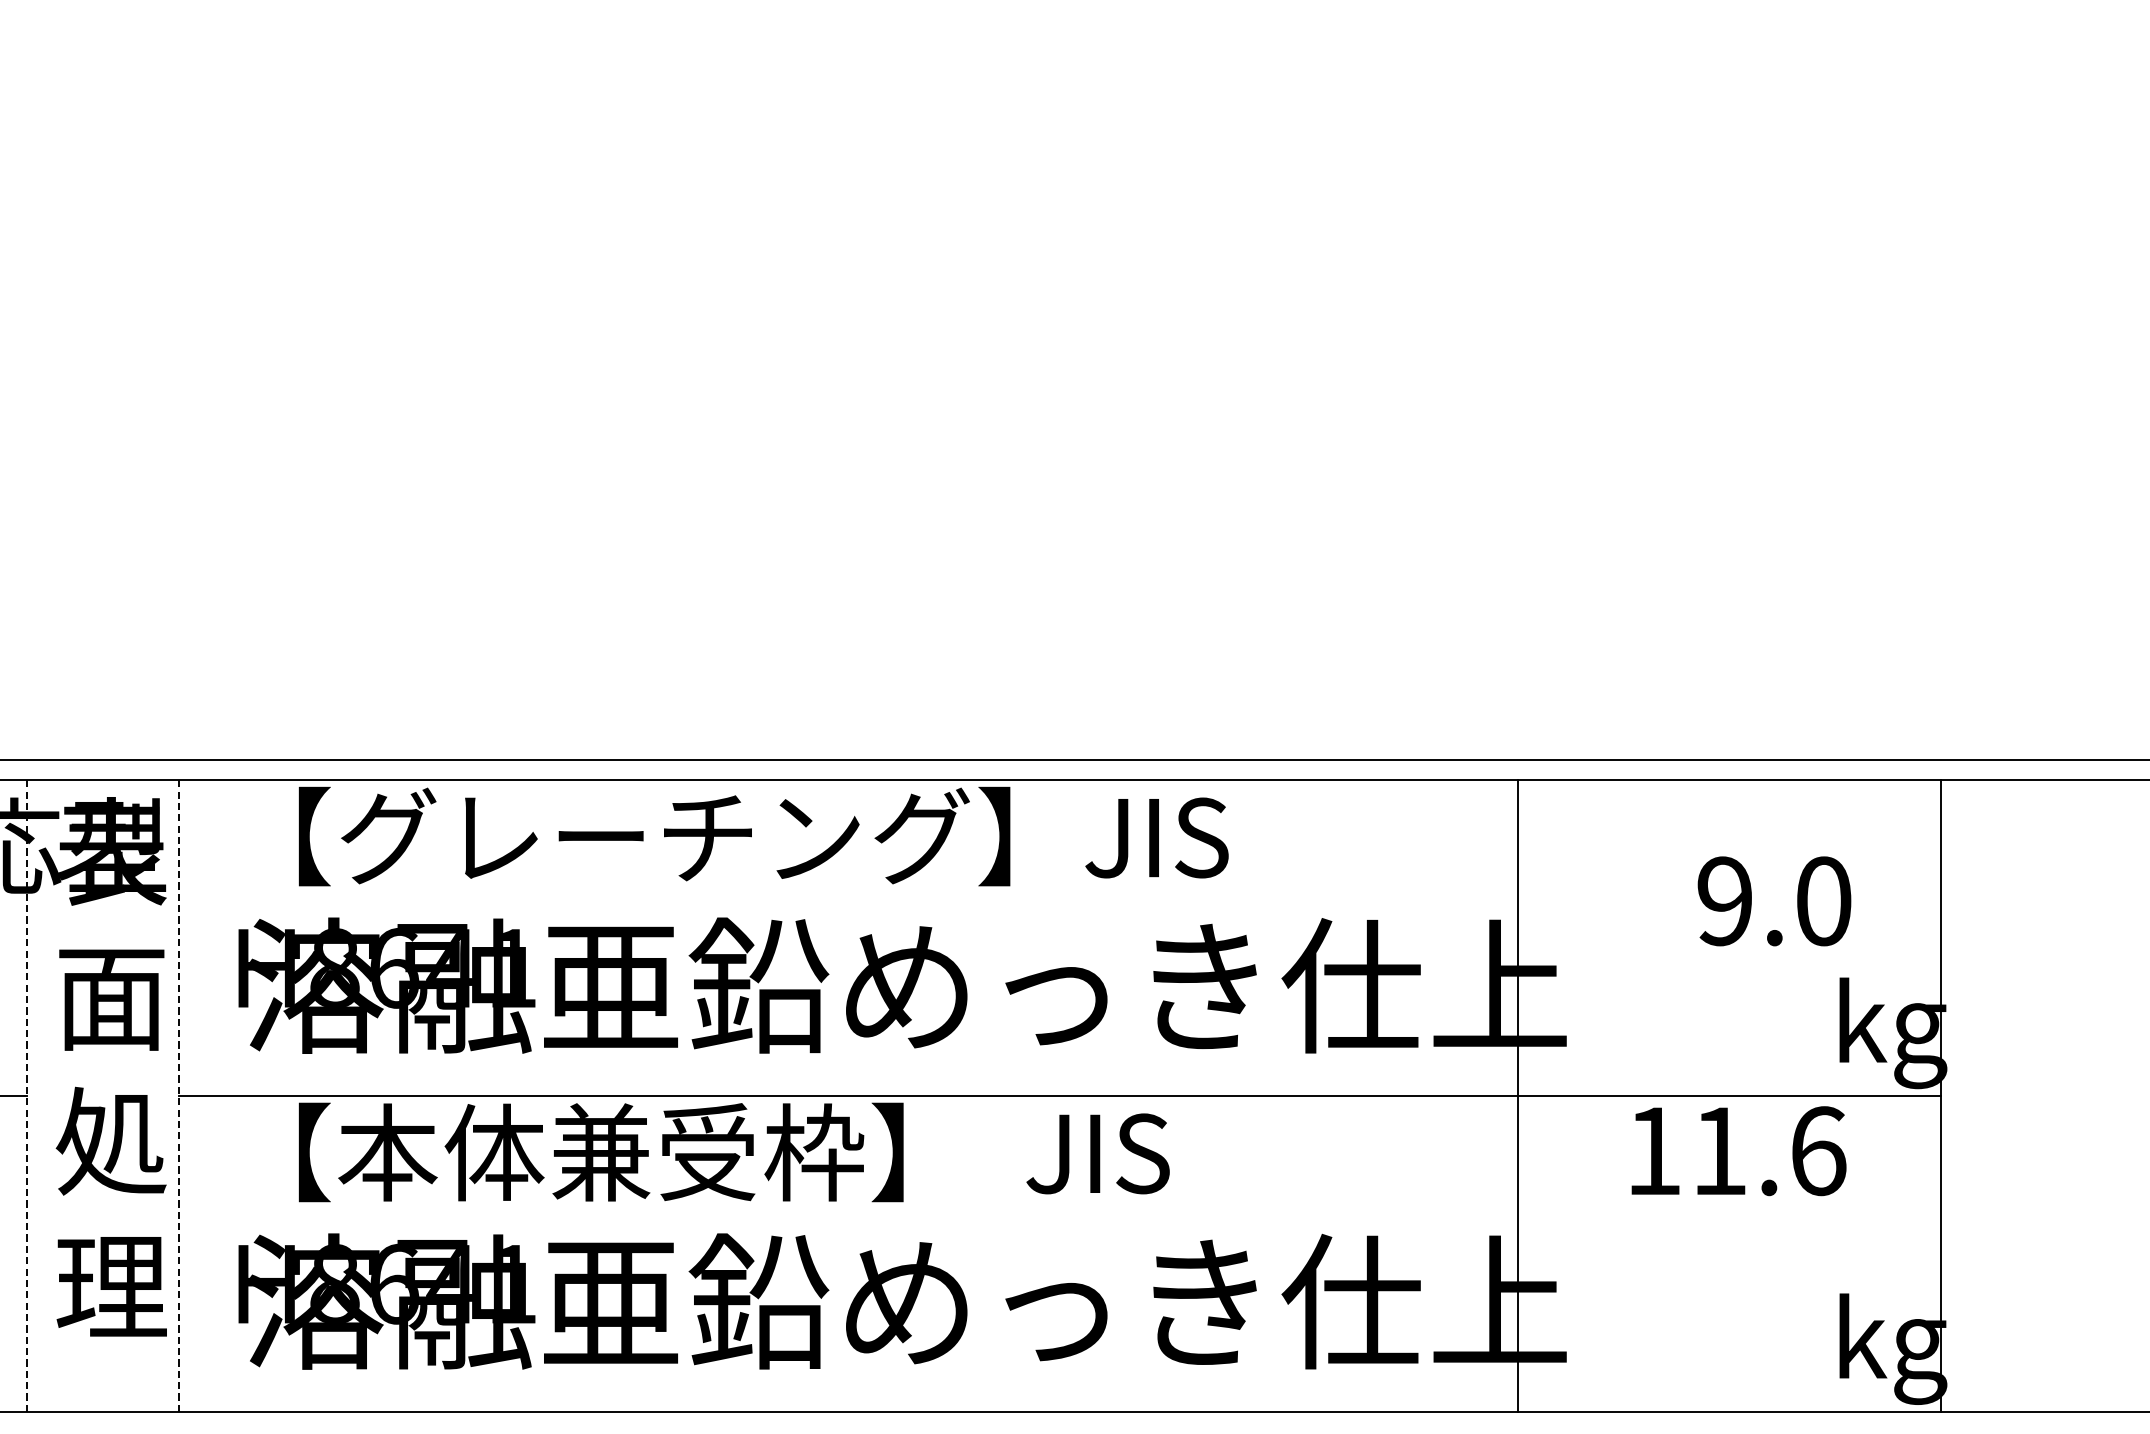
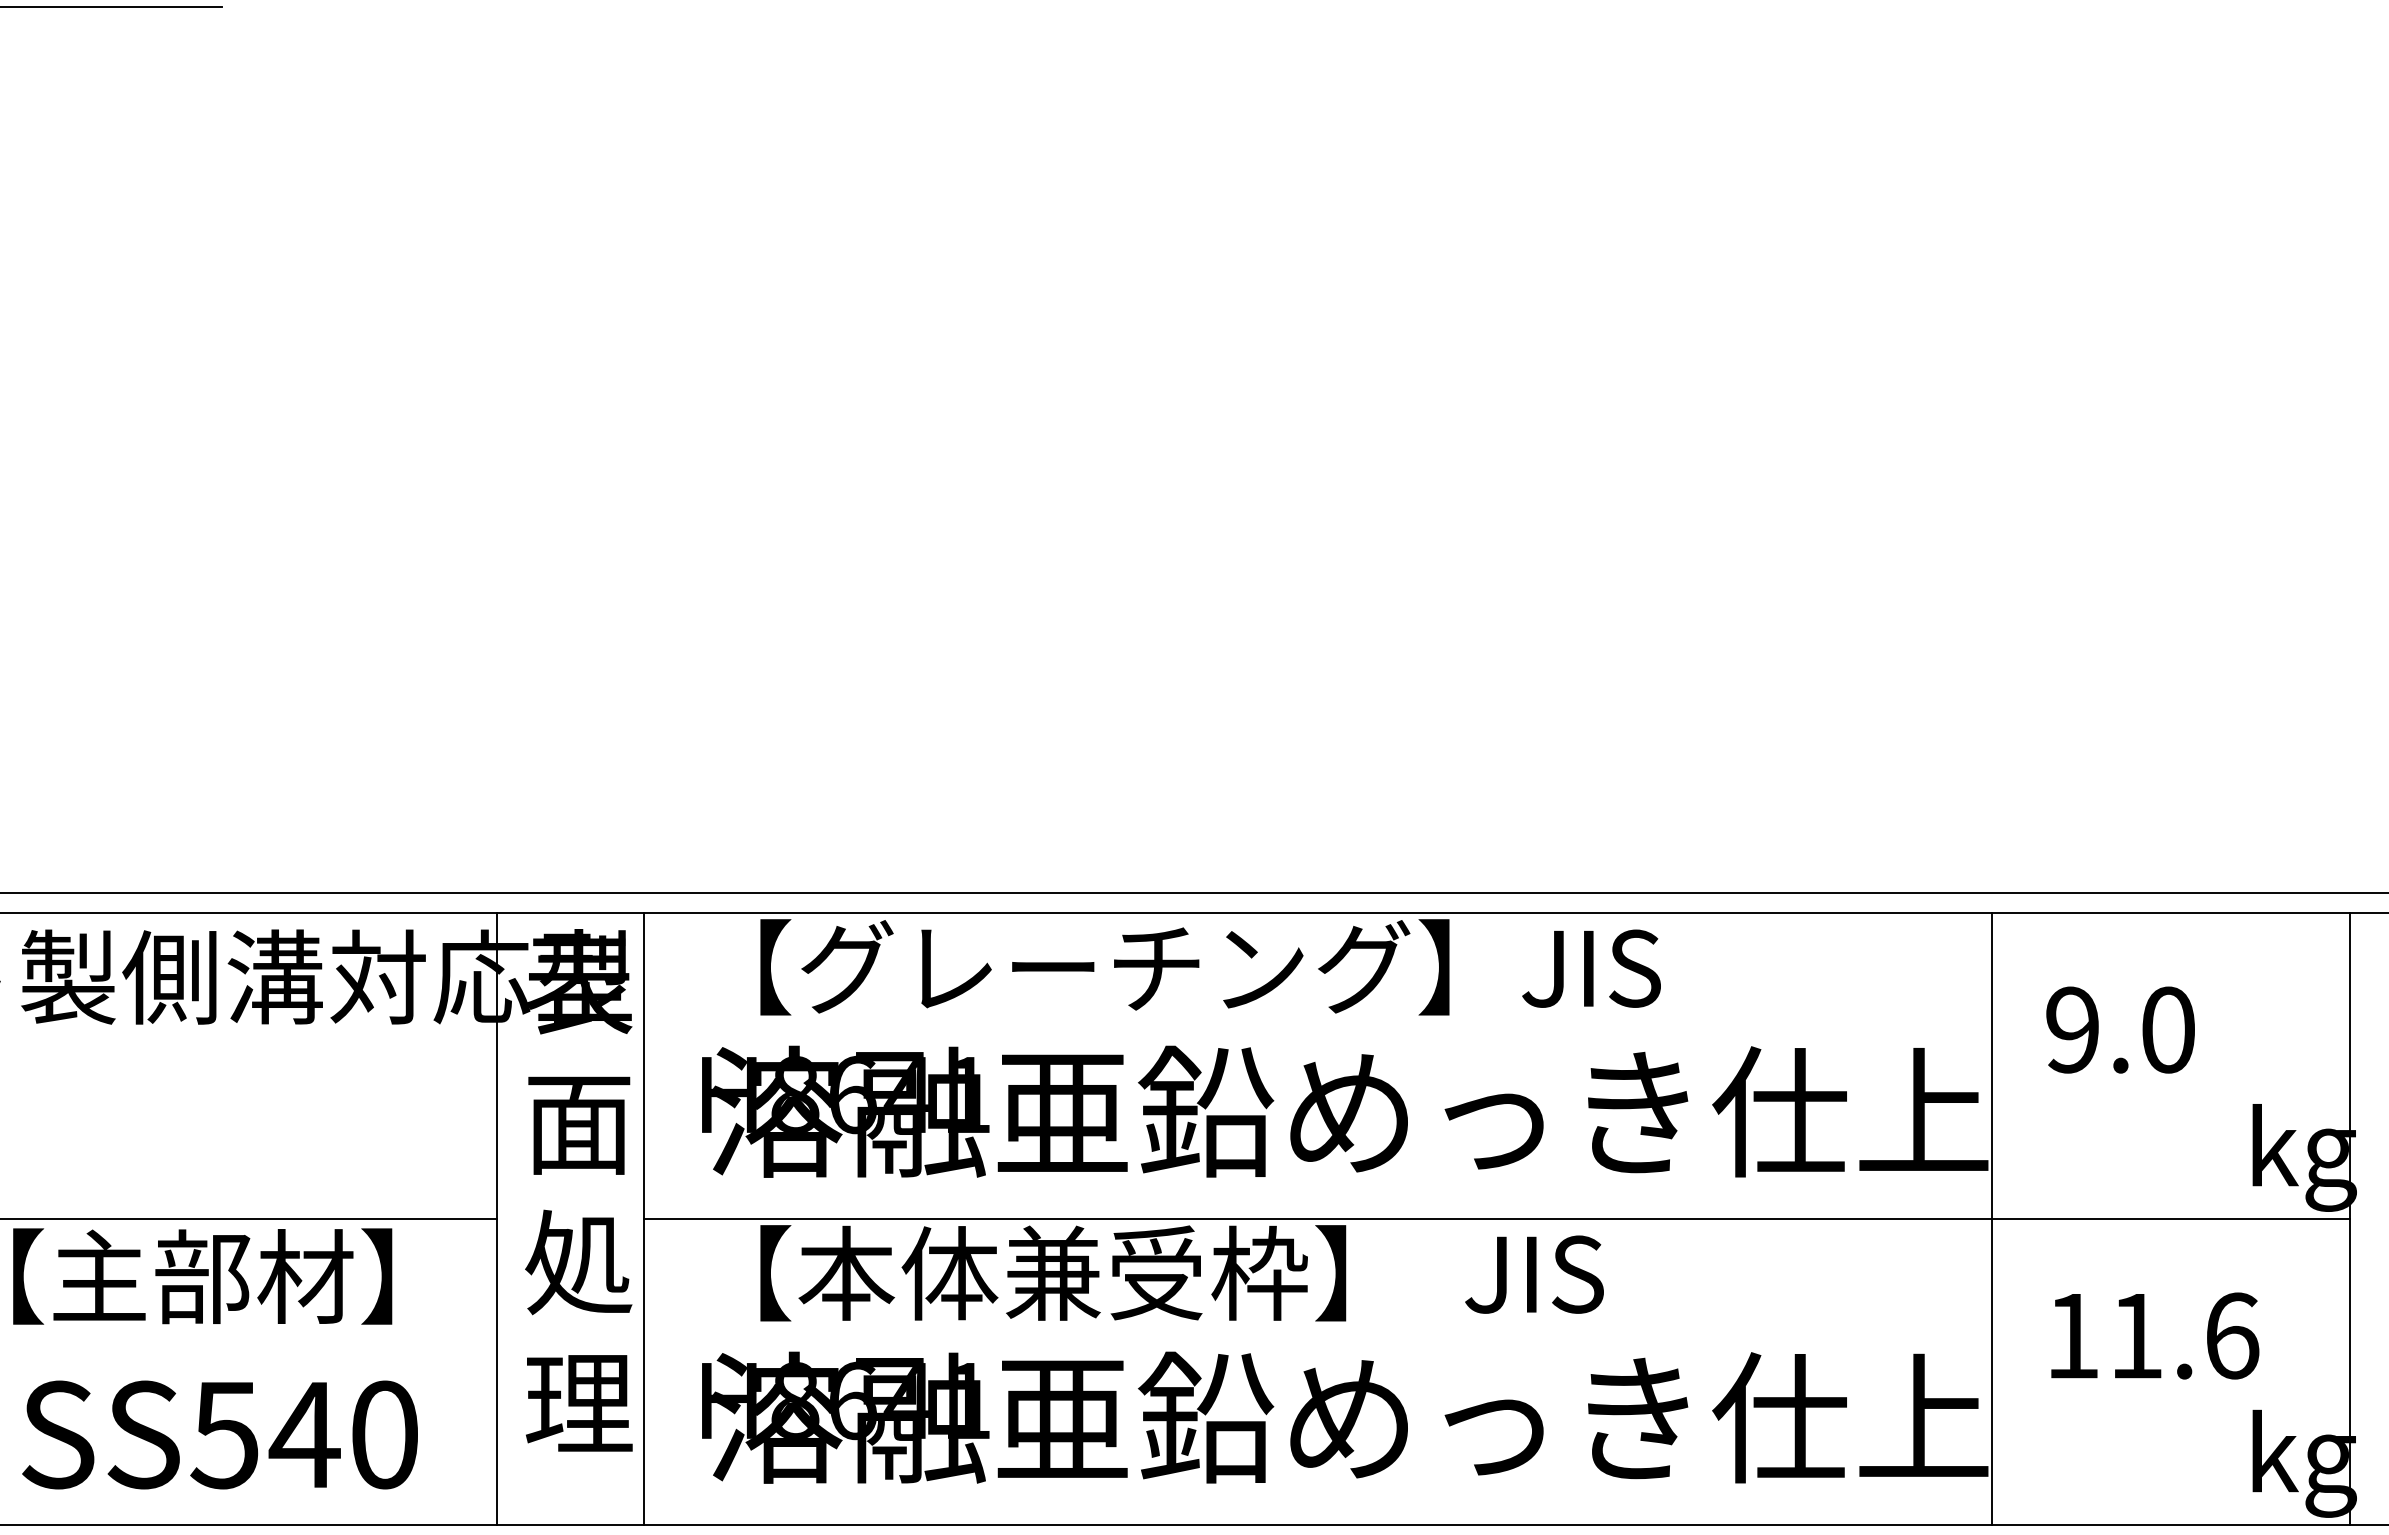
text: (1774, 900) -> (2120, 1029), moved
line: (27, 1095) -> (497, 1218), dashed -> solid
line: (179, 1095) -> (644, 1218), dashed -> solid
line: (1518, 1095) -> (1991, 1218), moved
text: (1739, 1150) -> (2155, 1335), moved

